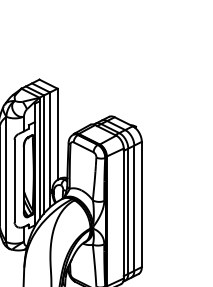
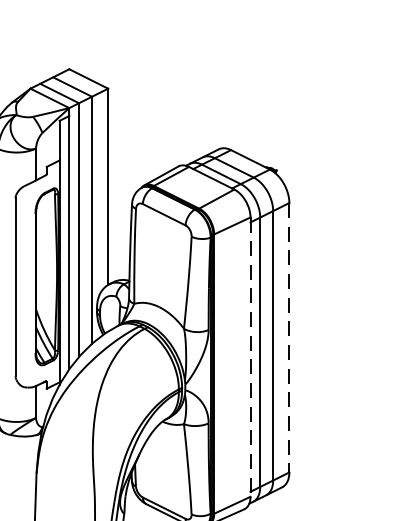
line: (141, 204) -> (288, 337), solid -> dashed
line: (123, 213) -> (249, 357), solid -> dashed

